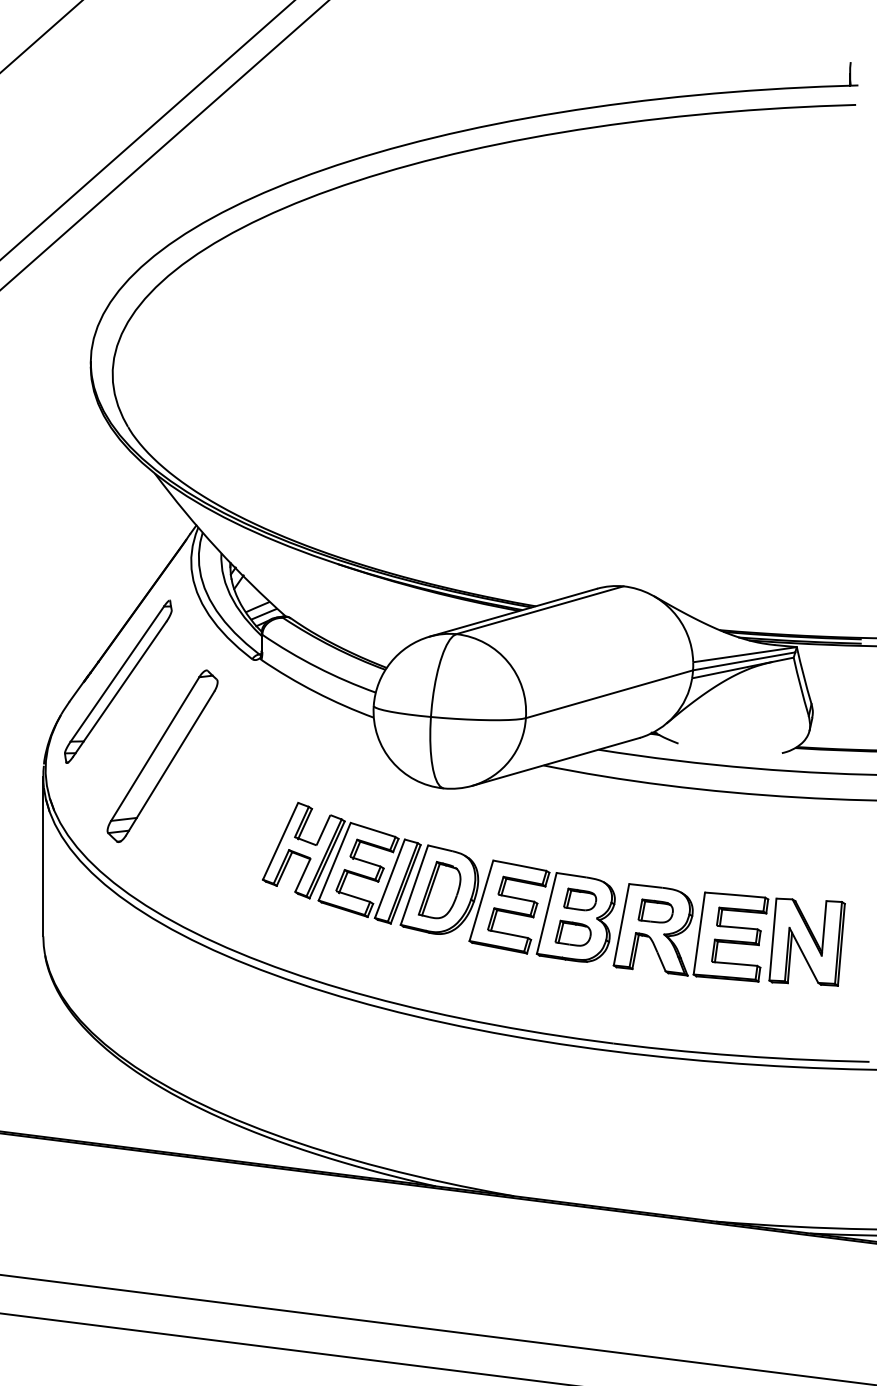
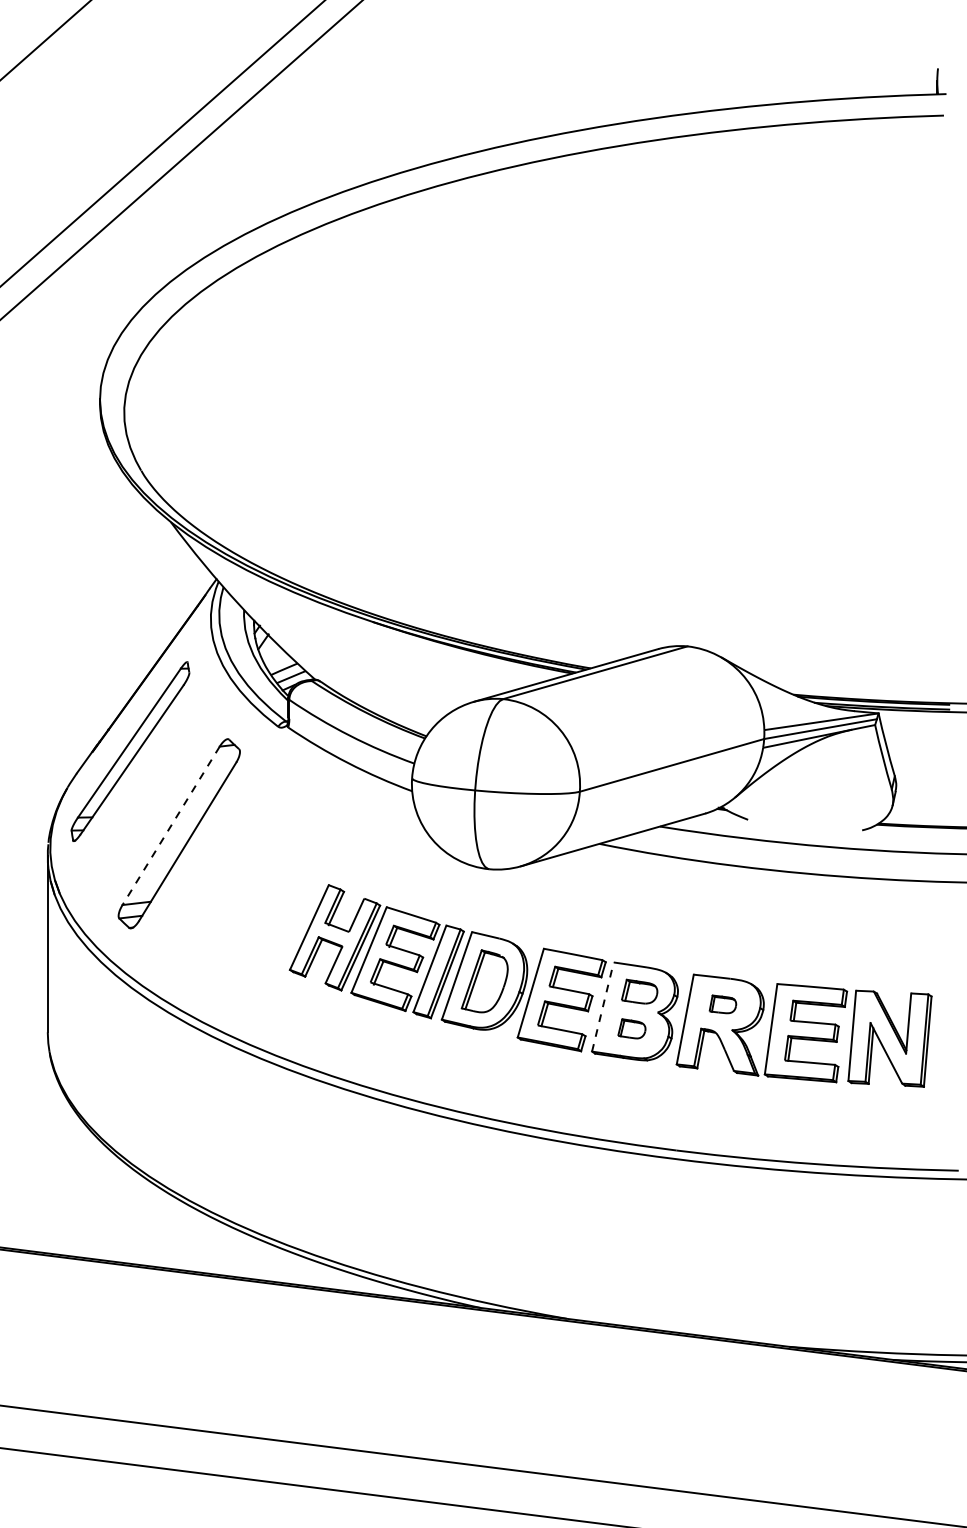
line: (154, 749) -> (170, 826), solid -> dashed
part: (655, 910) -> (722, 1003), size x0.7
line: (546, 913) -> (602, 1007), solid -> dashed
part: (572, 932) -> (631, 1028), size x0.7

